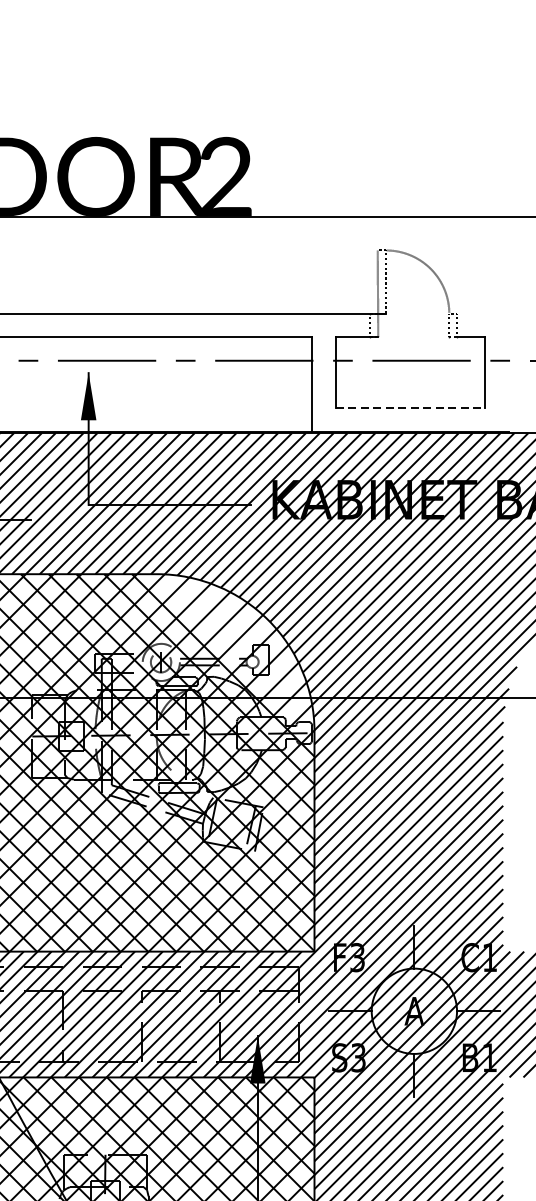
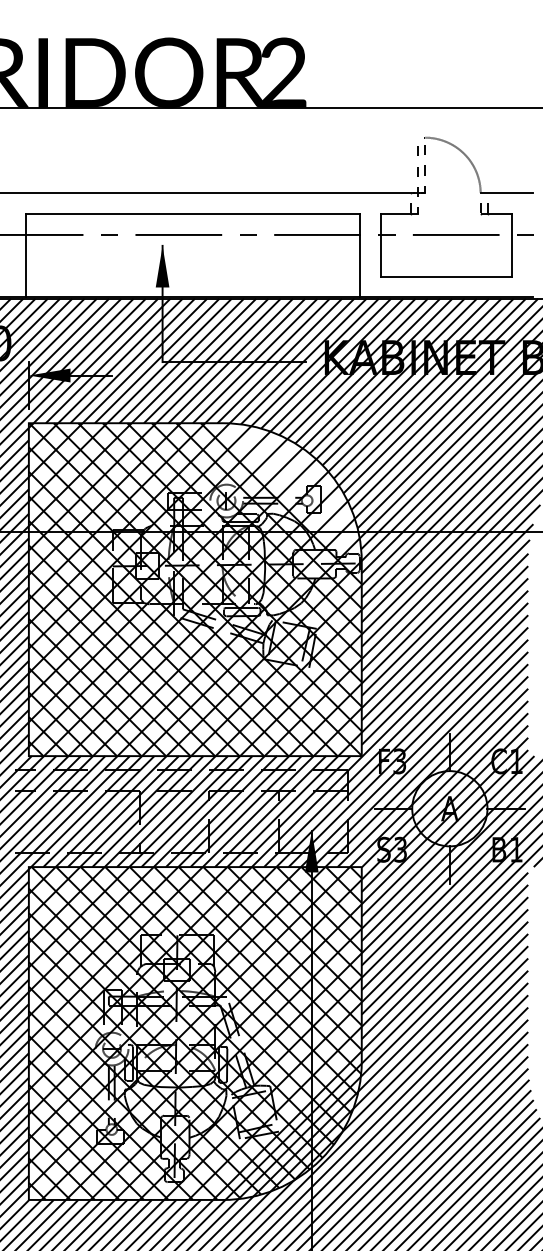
line: (478, 313) -> (506, 193), added
line: (410, 407) -> (446, 276), dashed -> solid

